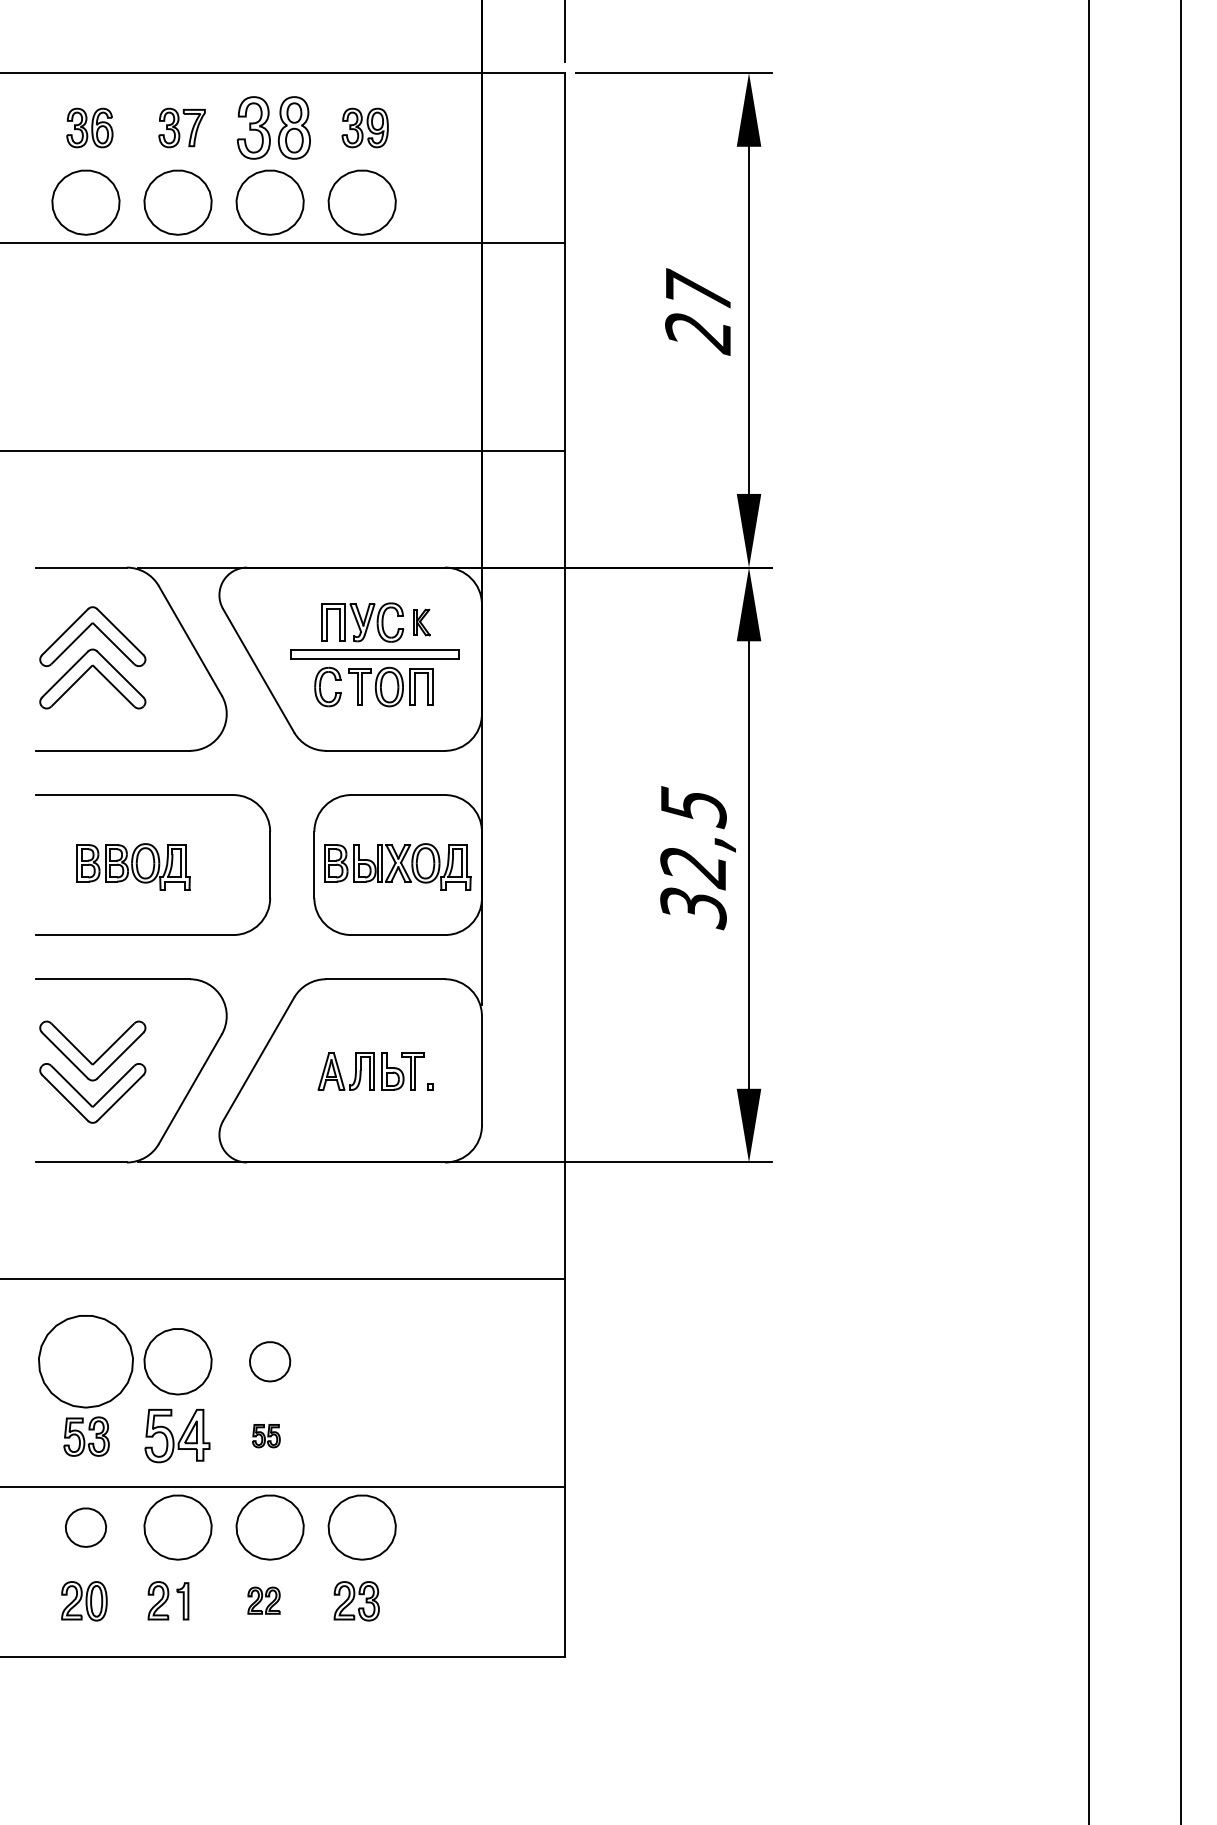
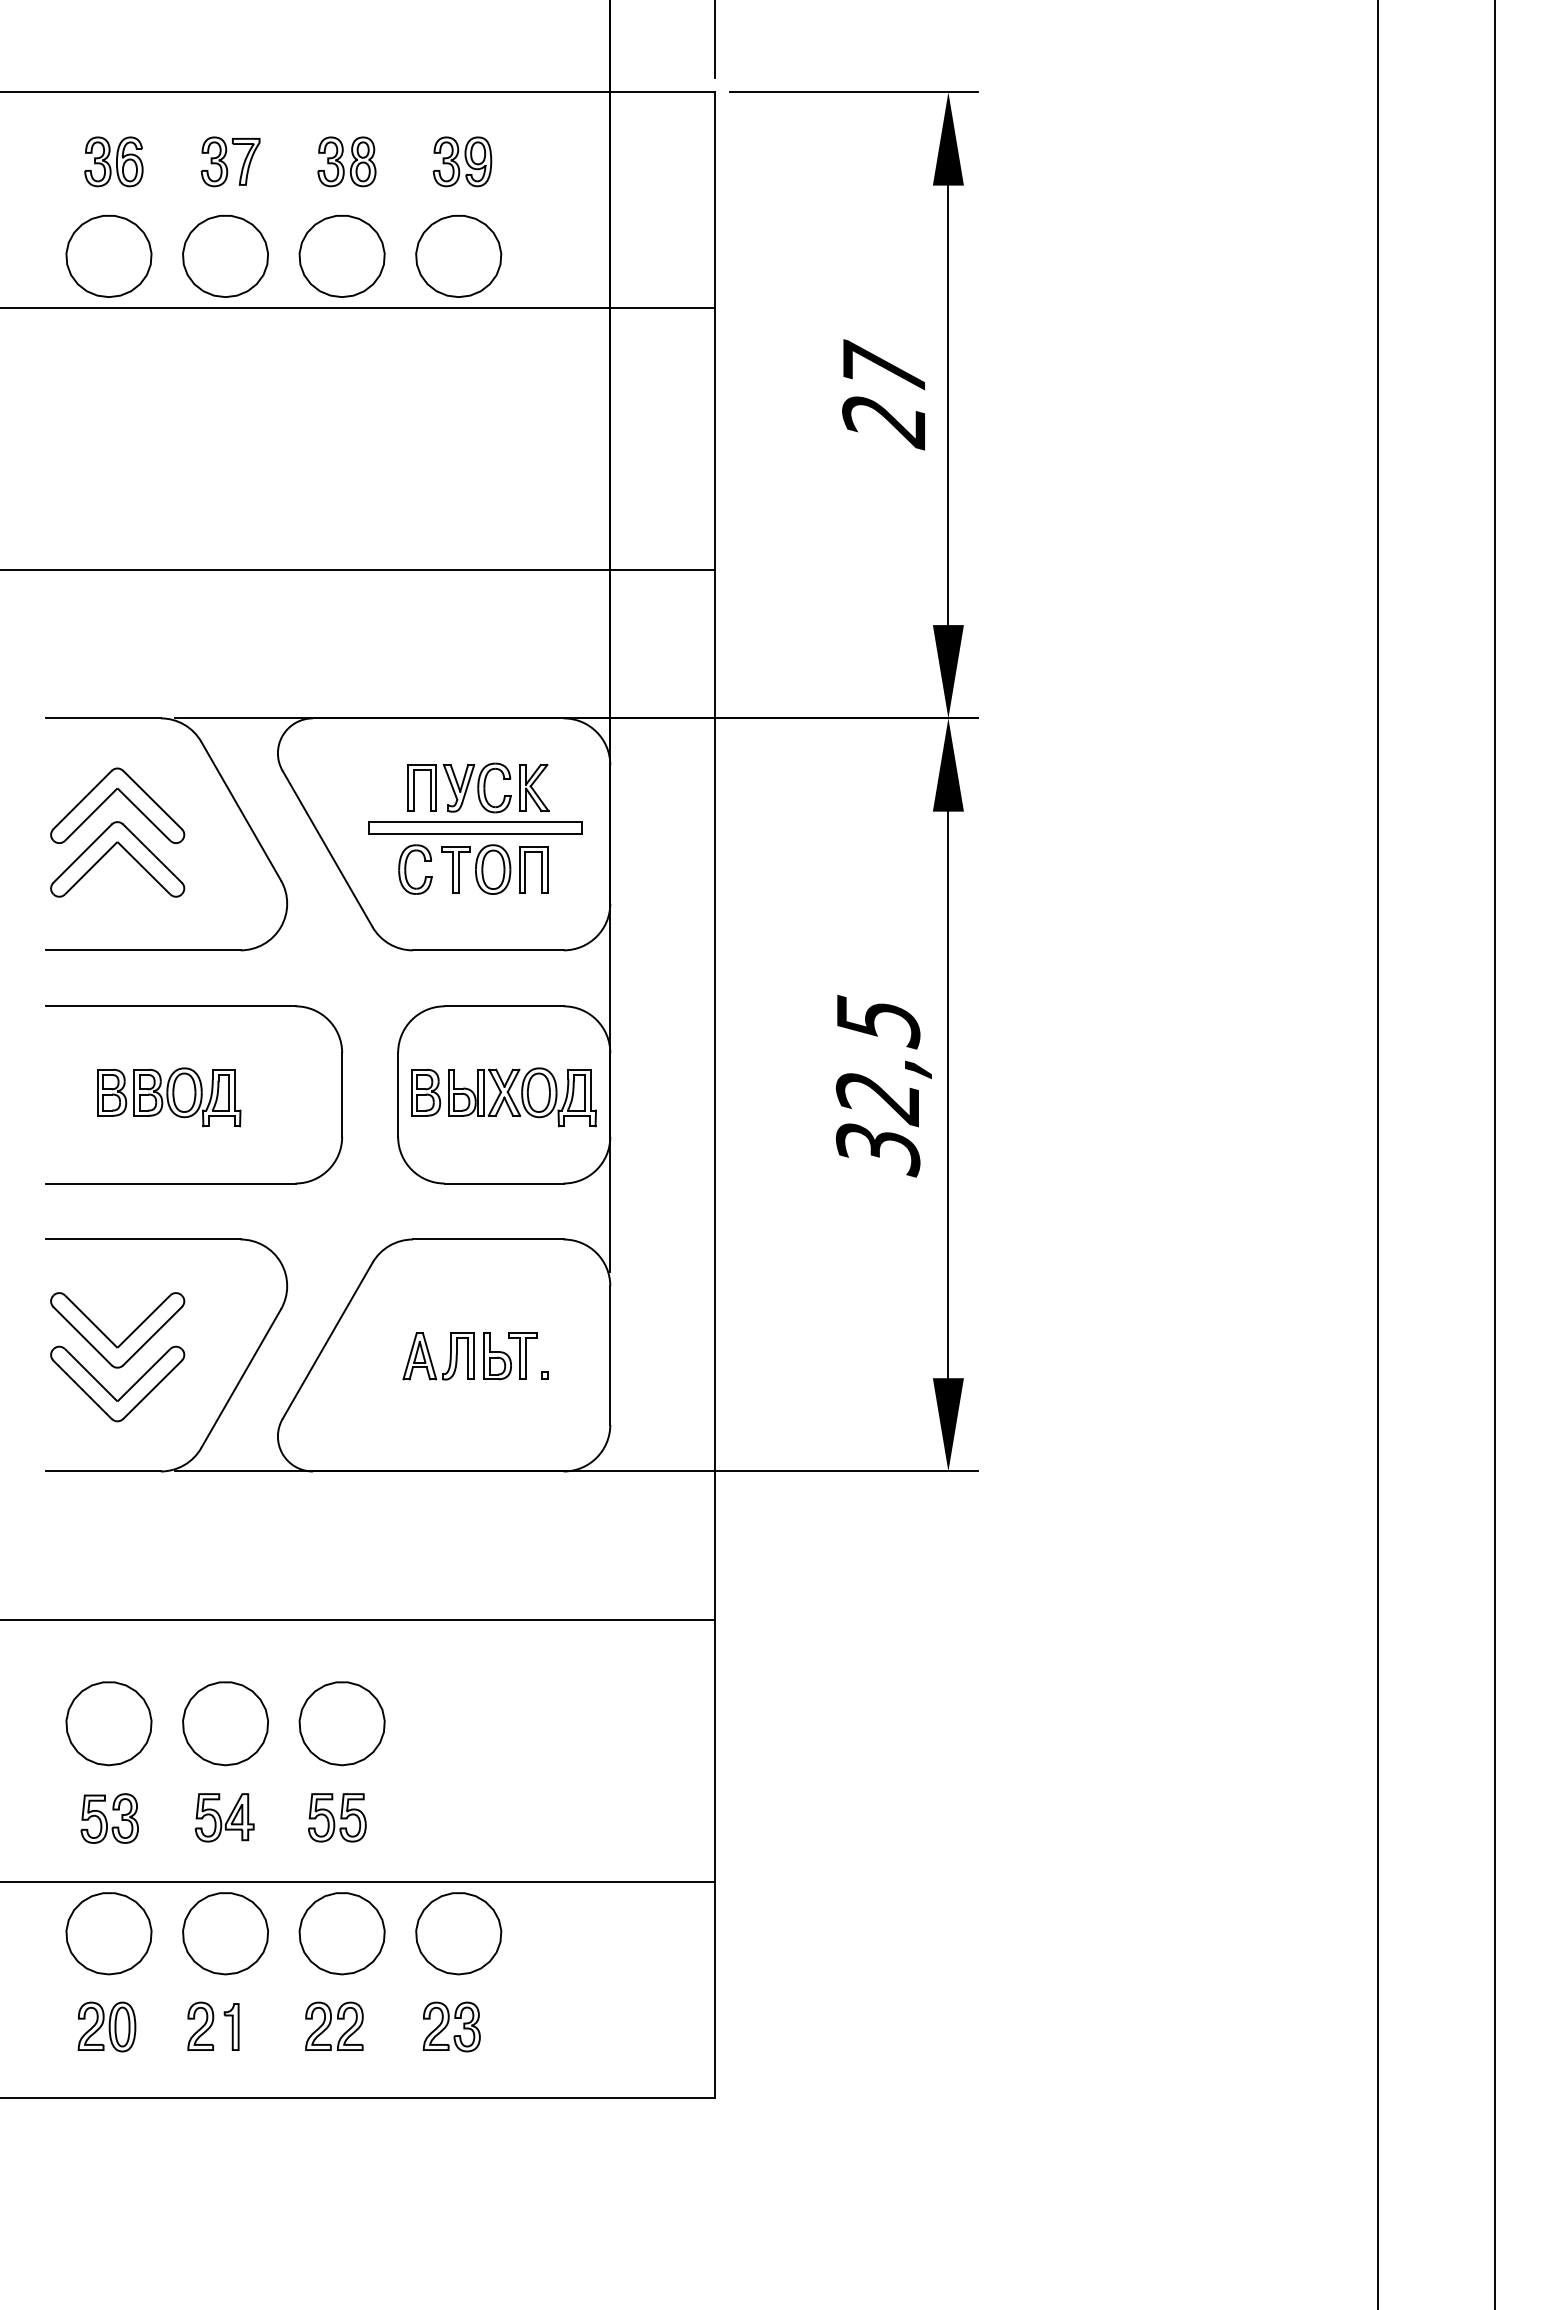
part: (273, 127) -> (346, 161), size x0.62
part: (422, 622) -> (534, 787), size x1.43
part: (85, 1361) -> (108, 1723), size x0.71
part: (269, 1361) -> (341, 1723), size x1.67
part: (177, 1435) -> (224, 1817), size x0.71
part: (266, 1435) -> (337, 1817), size x1.67
part: (85, 1527) -> (108, 1933), size x1.67
part: (264, 1600) -> (334, 2025), size x1.43

